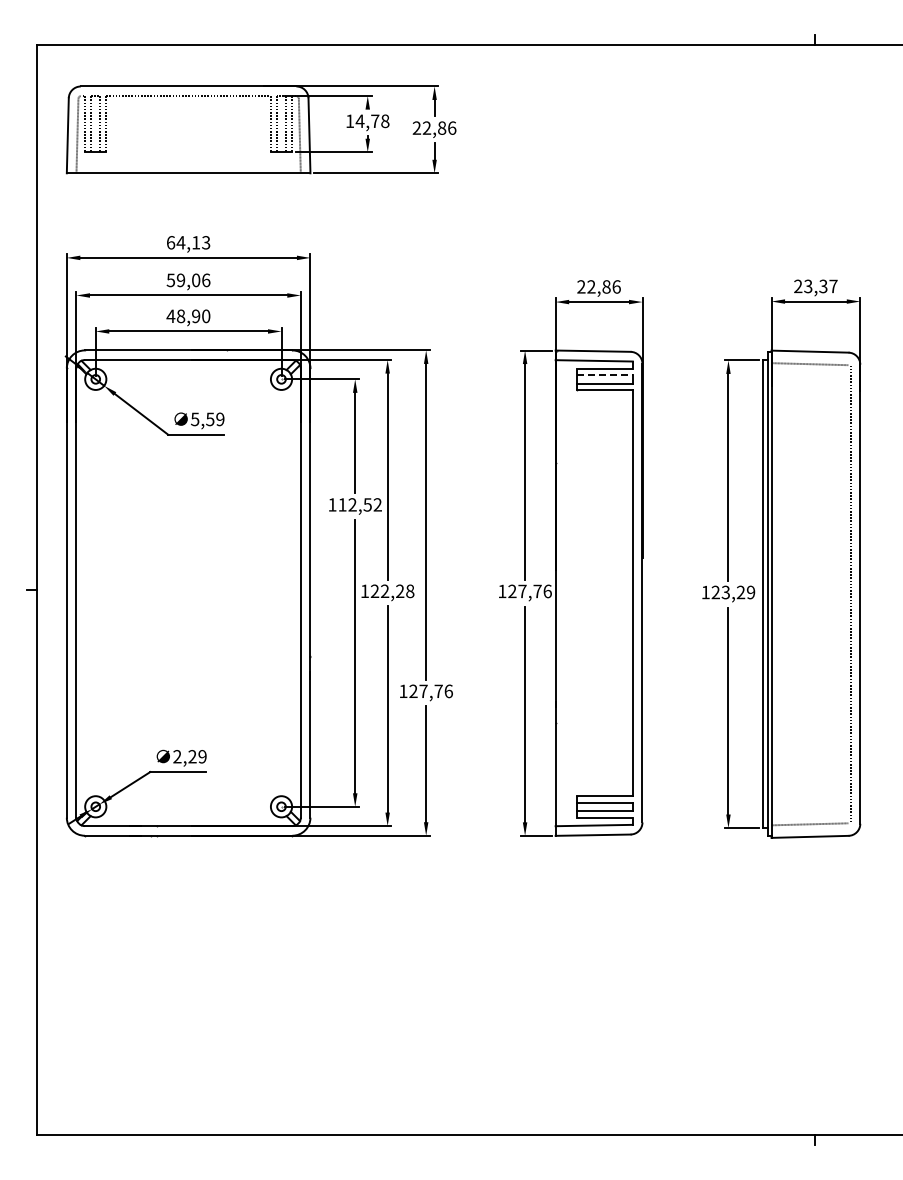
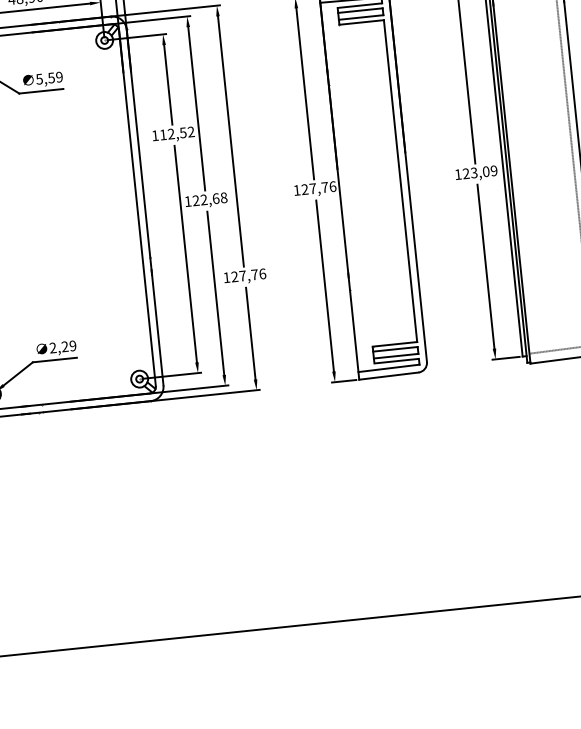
line: (605, 375) -> (361, 10), dashed -> solid
text: (400, 591) -> (216, 198), 122,28 -> 122,68
text: (740, 592) -> (485, 171), 123,29 -> 123,09

